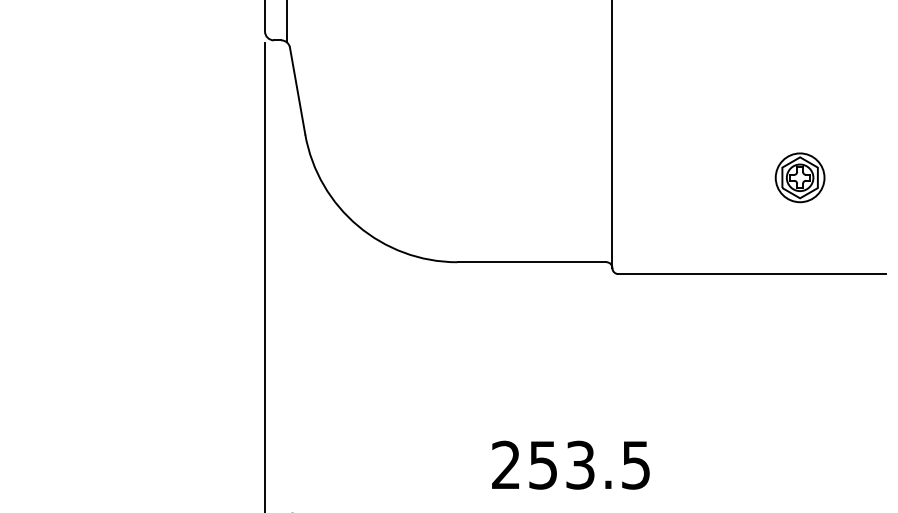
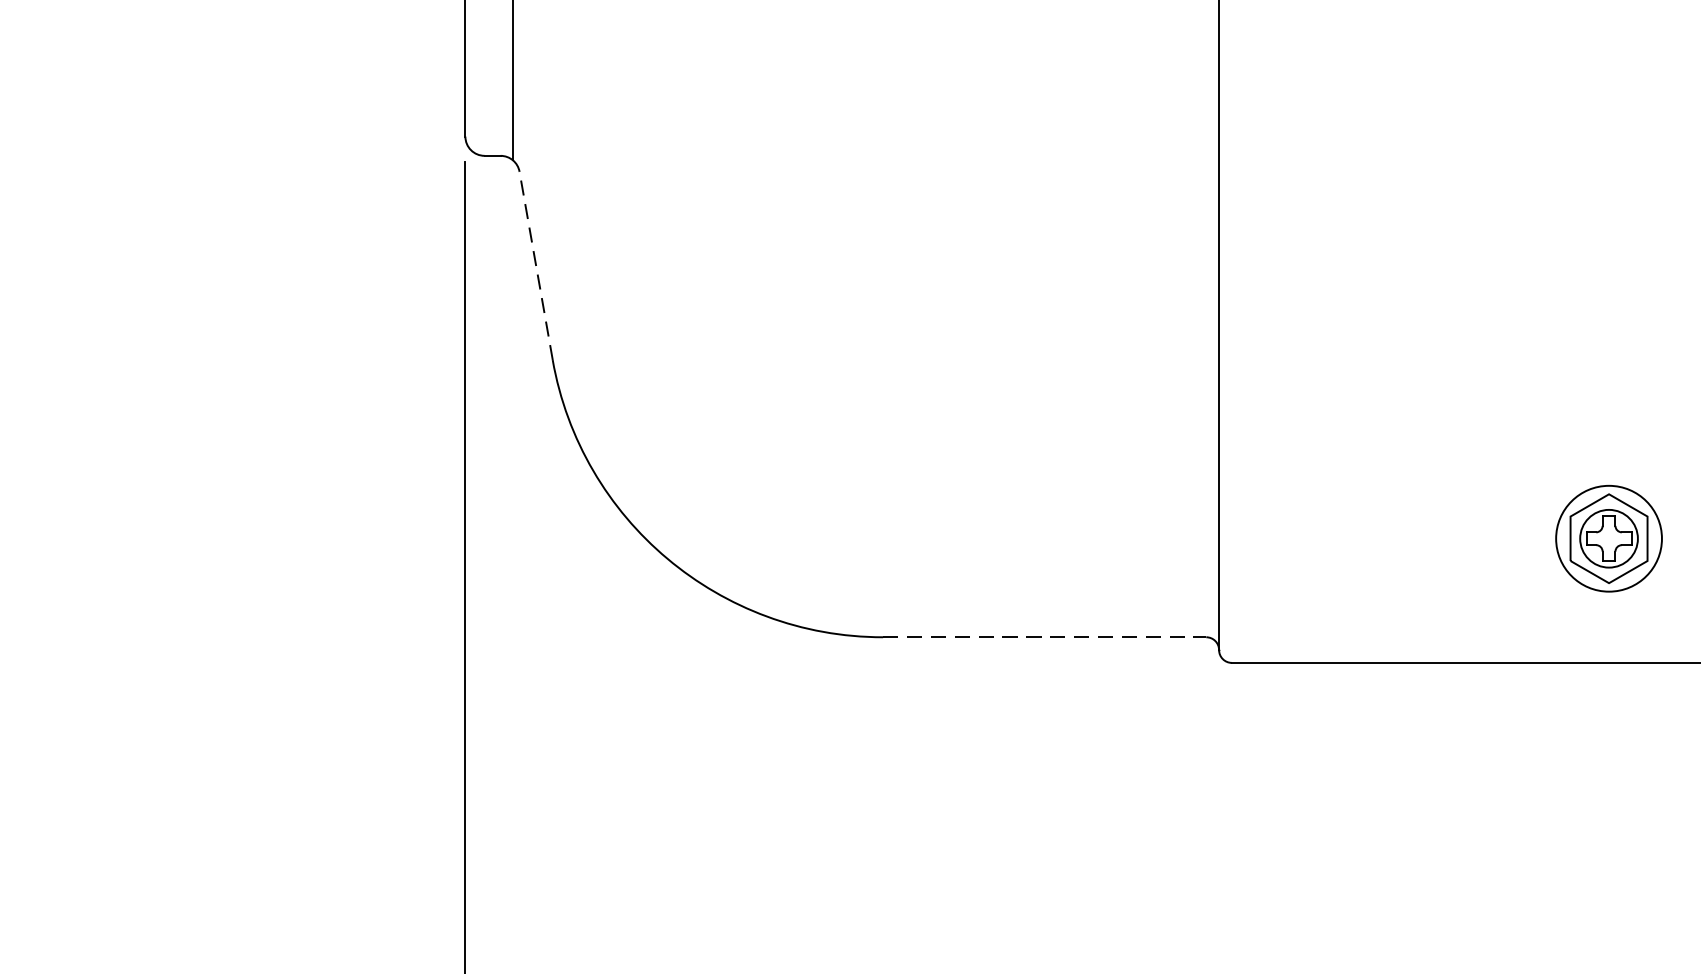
line: (297, 90) -> (535, 264), solid -> dashed
part: (799, 177) -> (1607, 538), moved
line: (532, 262) -> (1045, 637), solid -> dashed

